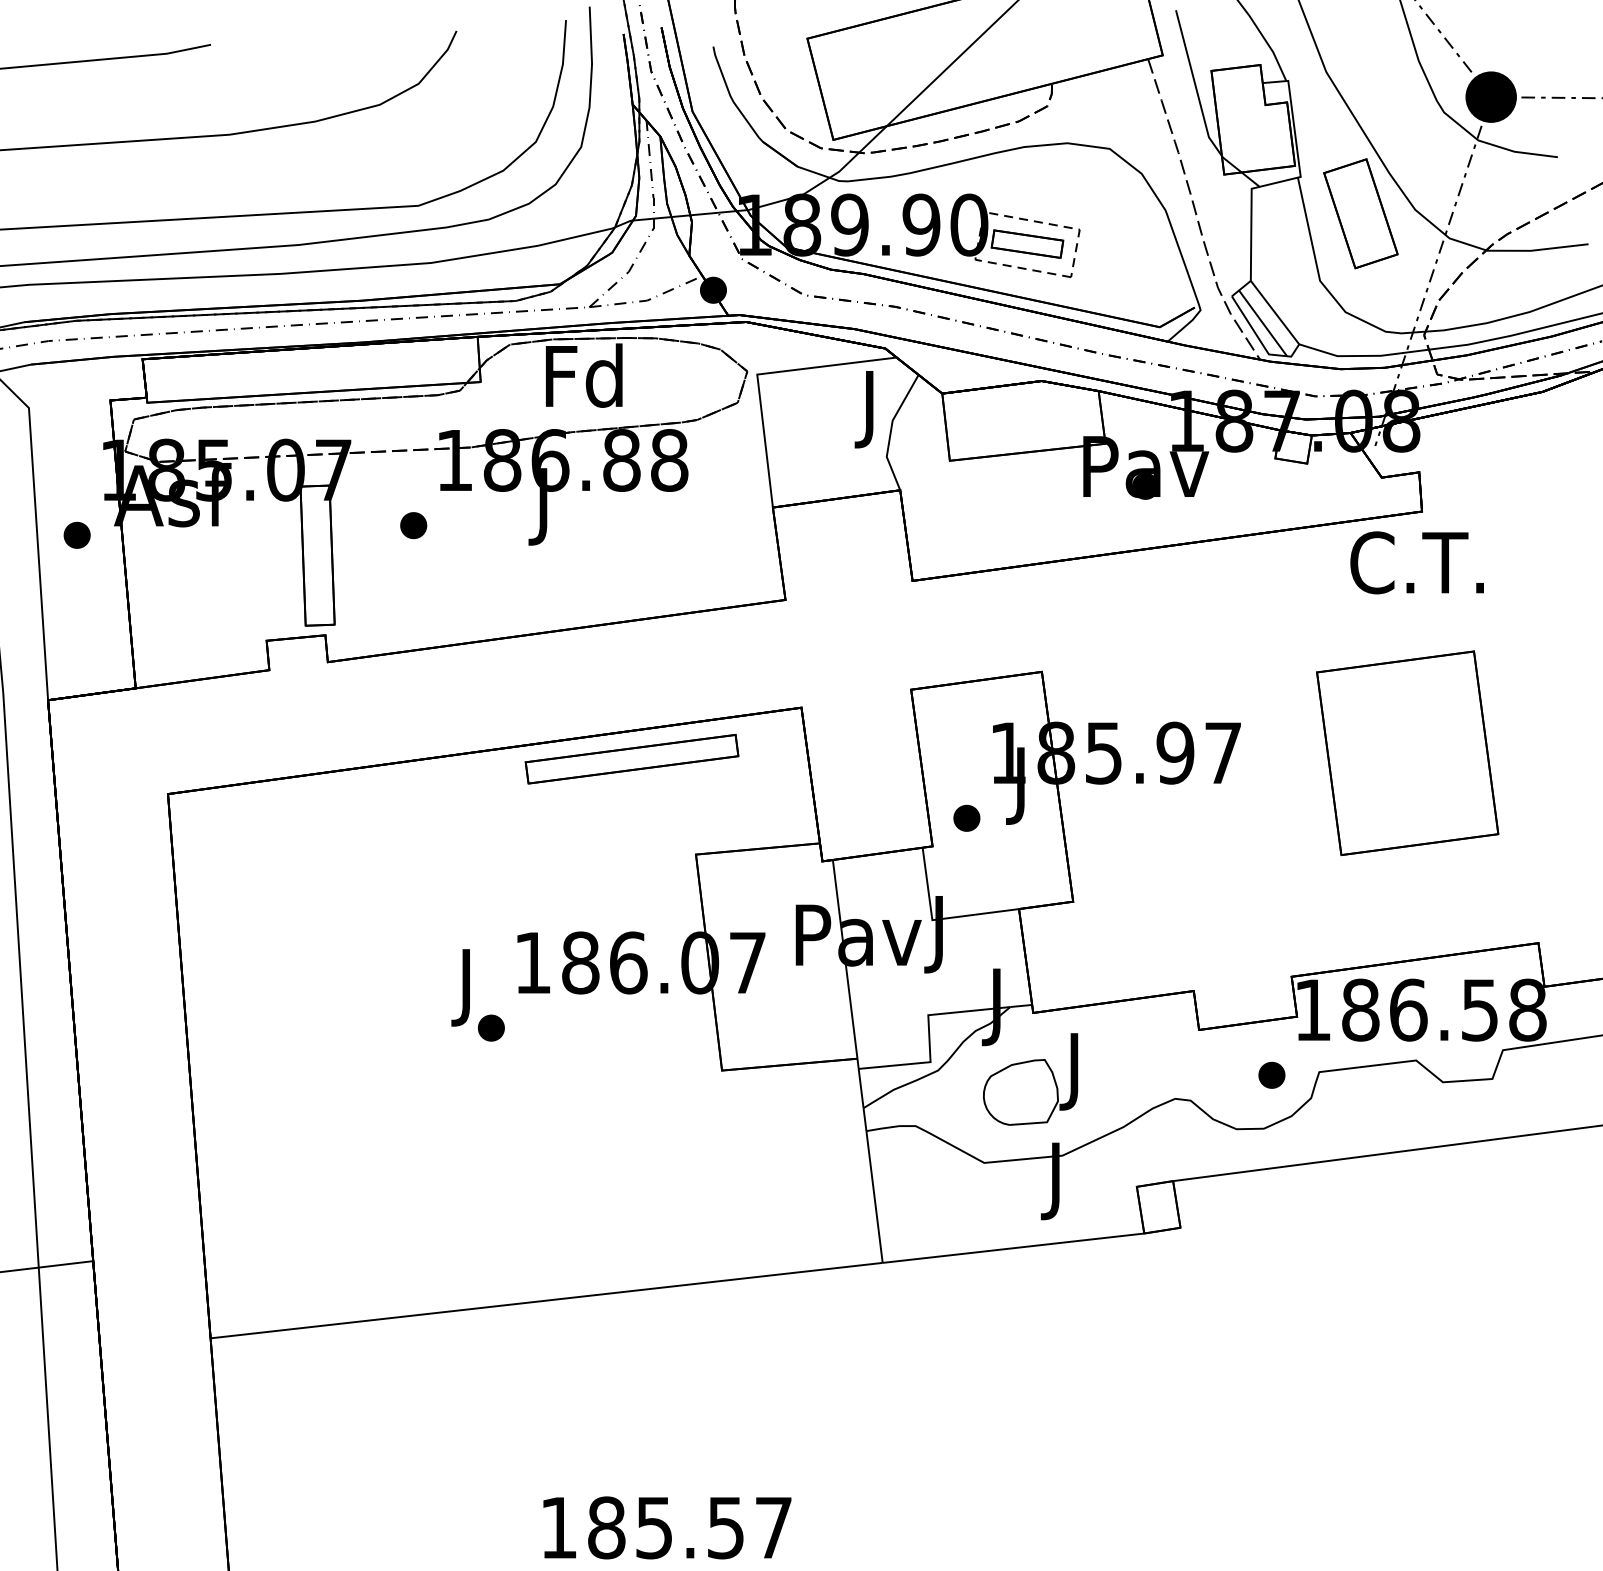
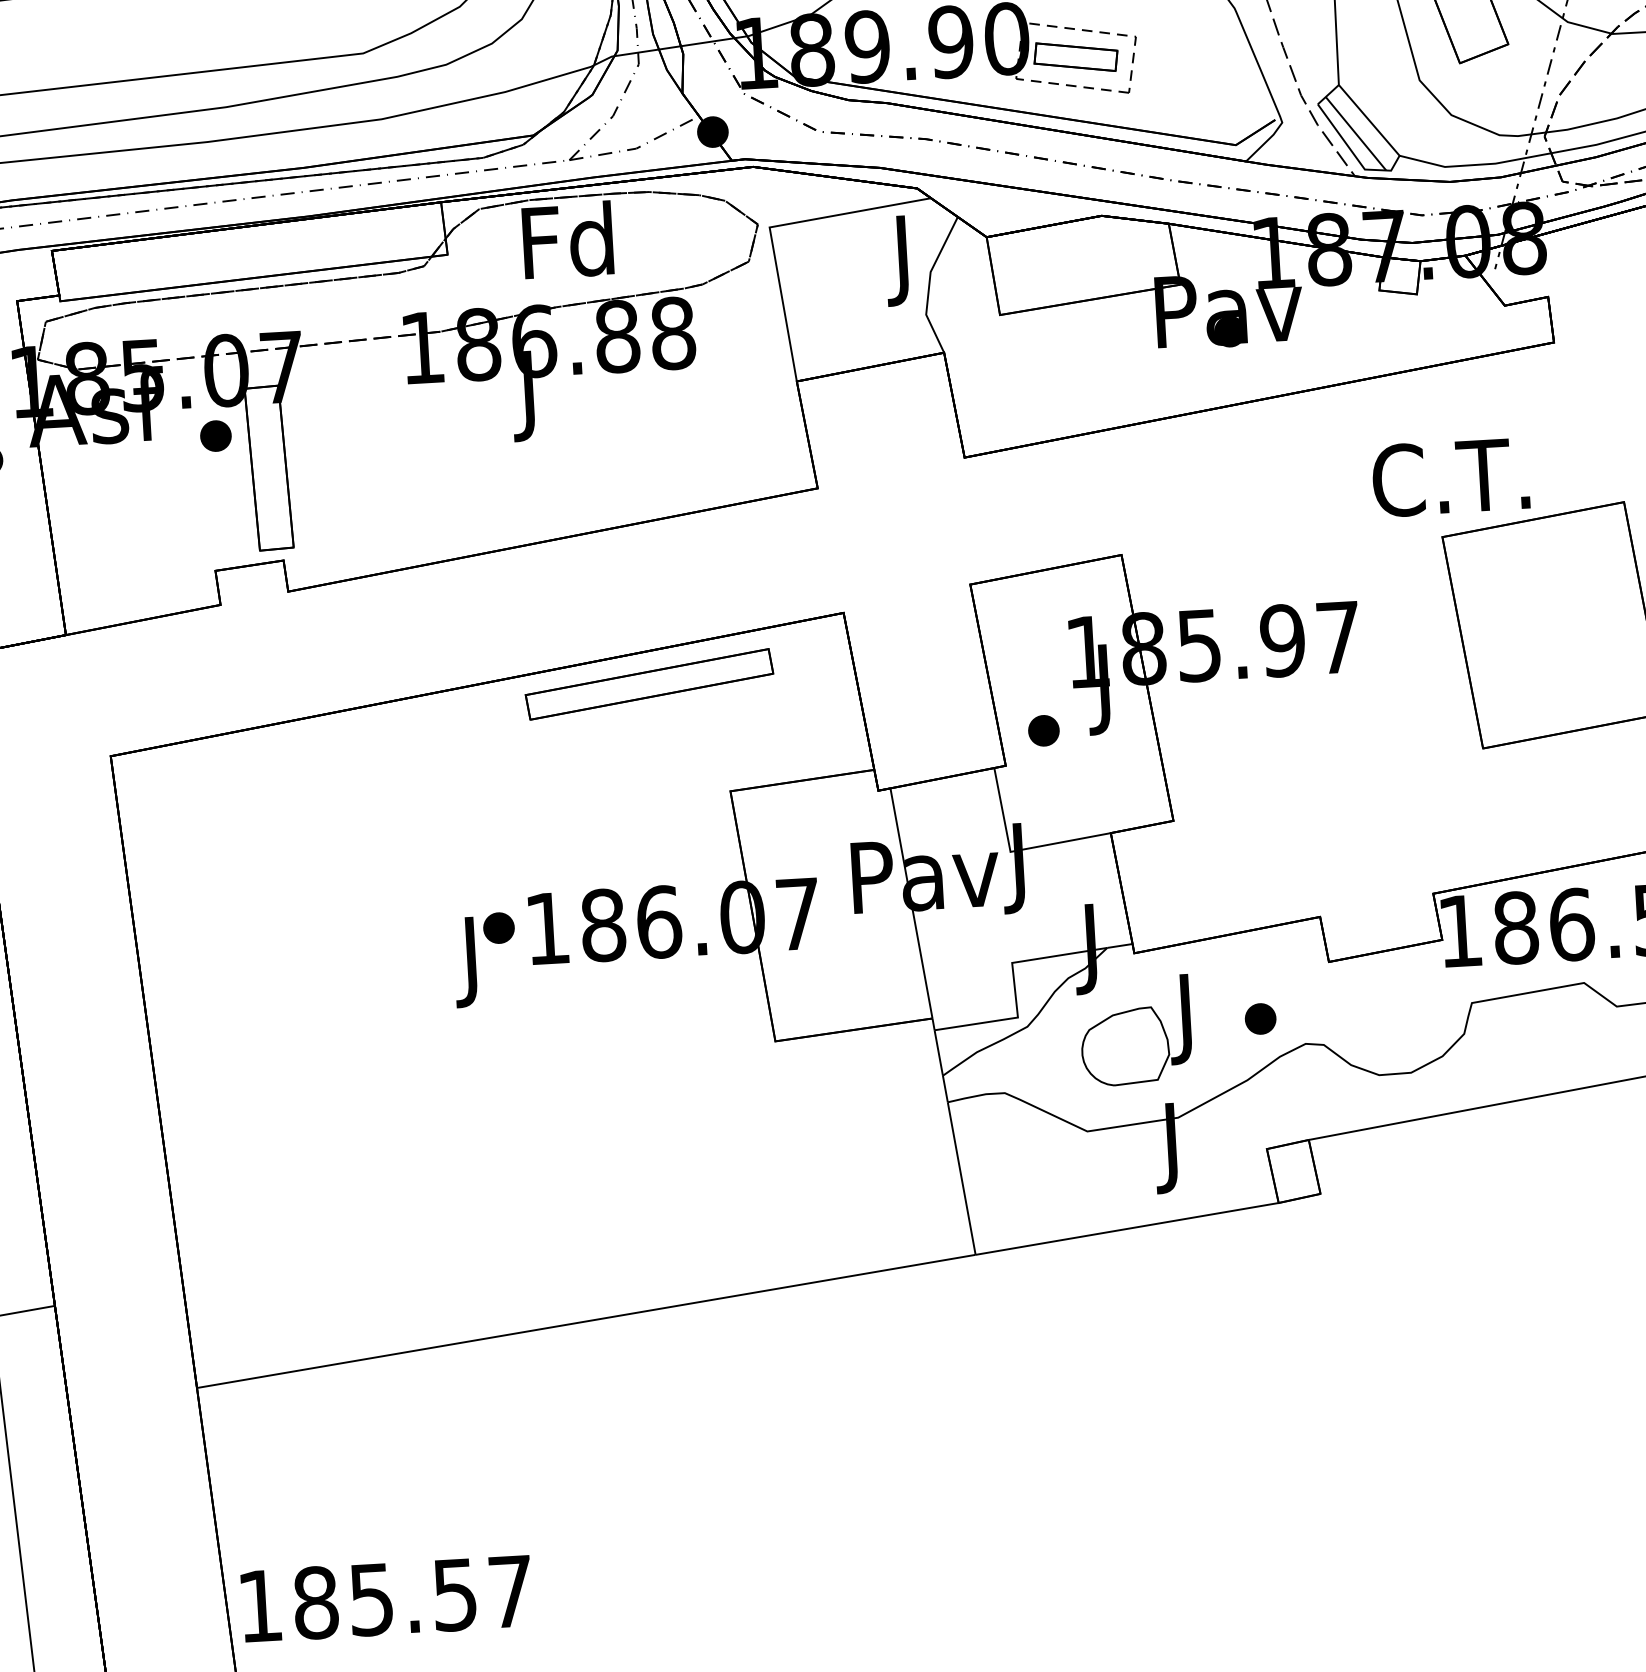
part: (413, 525) -> (215, 435), moved
text: (1416, 562) -> (1450, 477), moved
part: (491, 1027) -> (499, 927), moved
part: (1271, 1074) -> (1260, 1018), moved
text: (667, 1527) -> (386, 1598), moved

